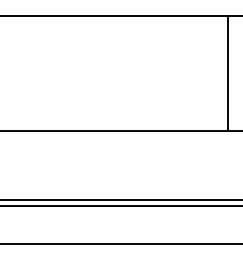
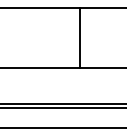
line: (228, 73) -> (80, 38), moved

